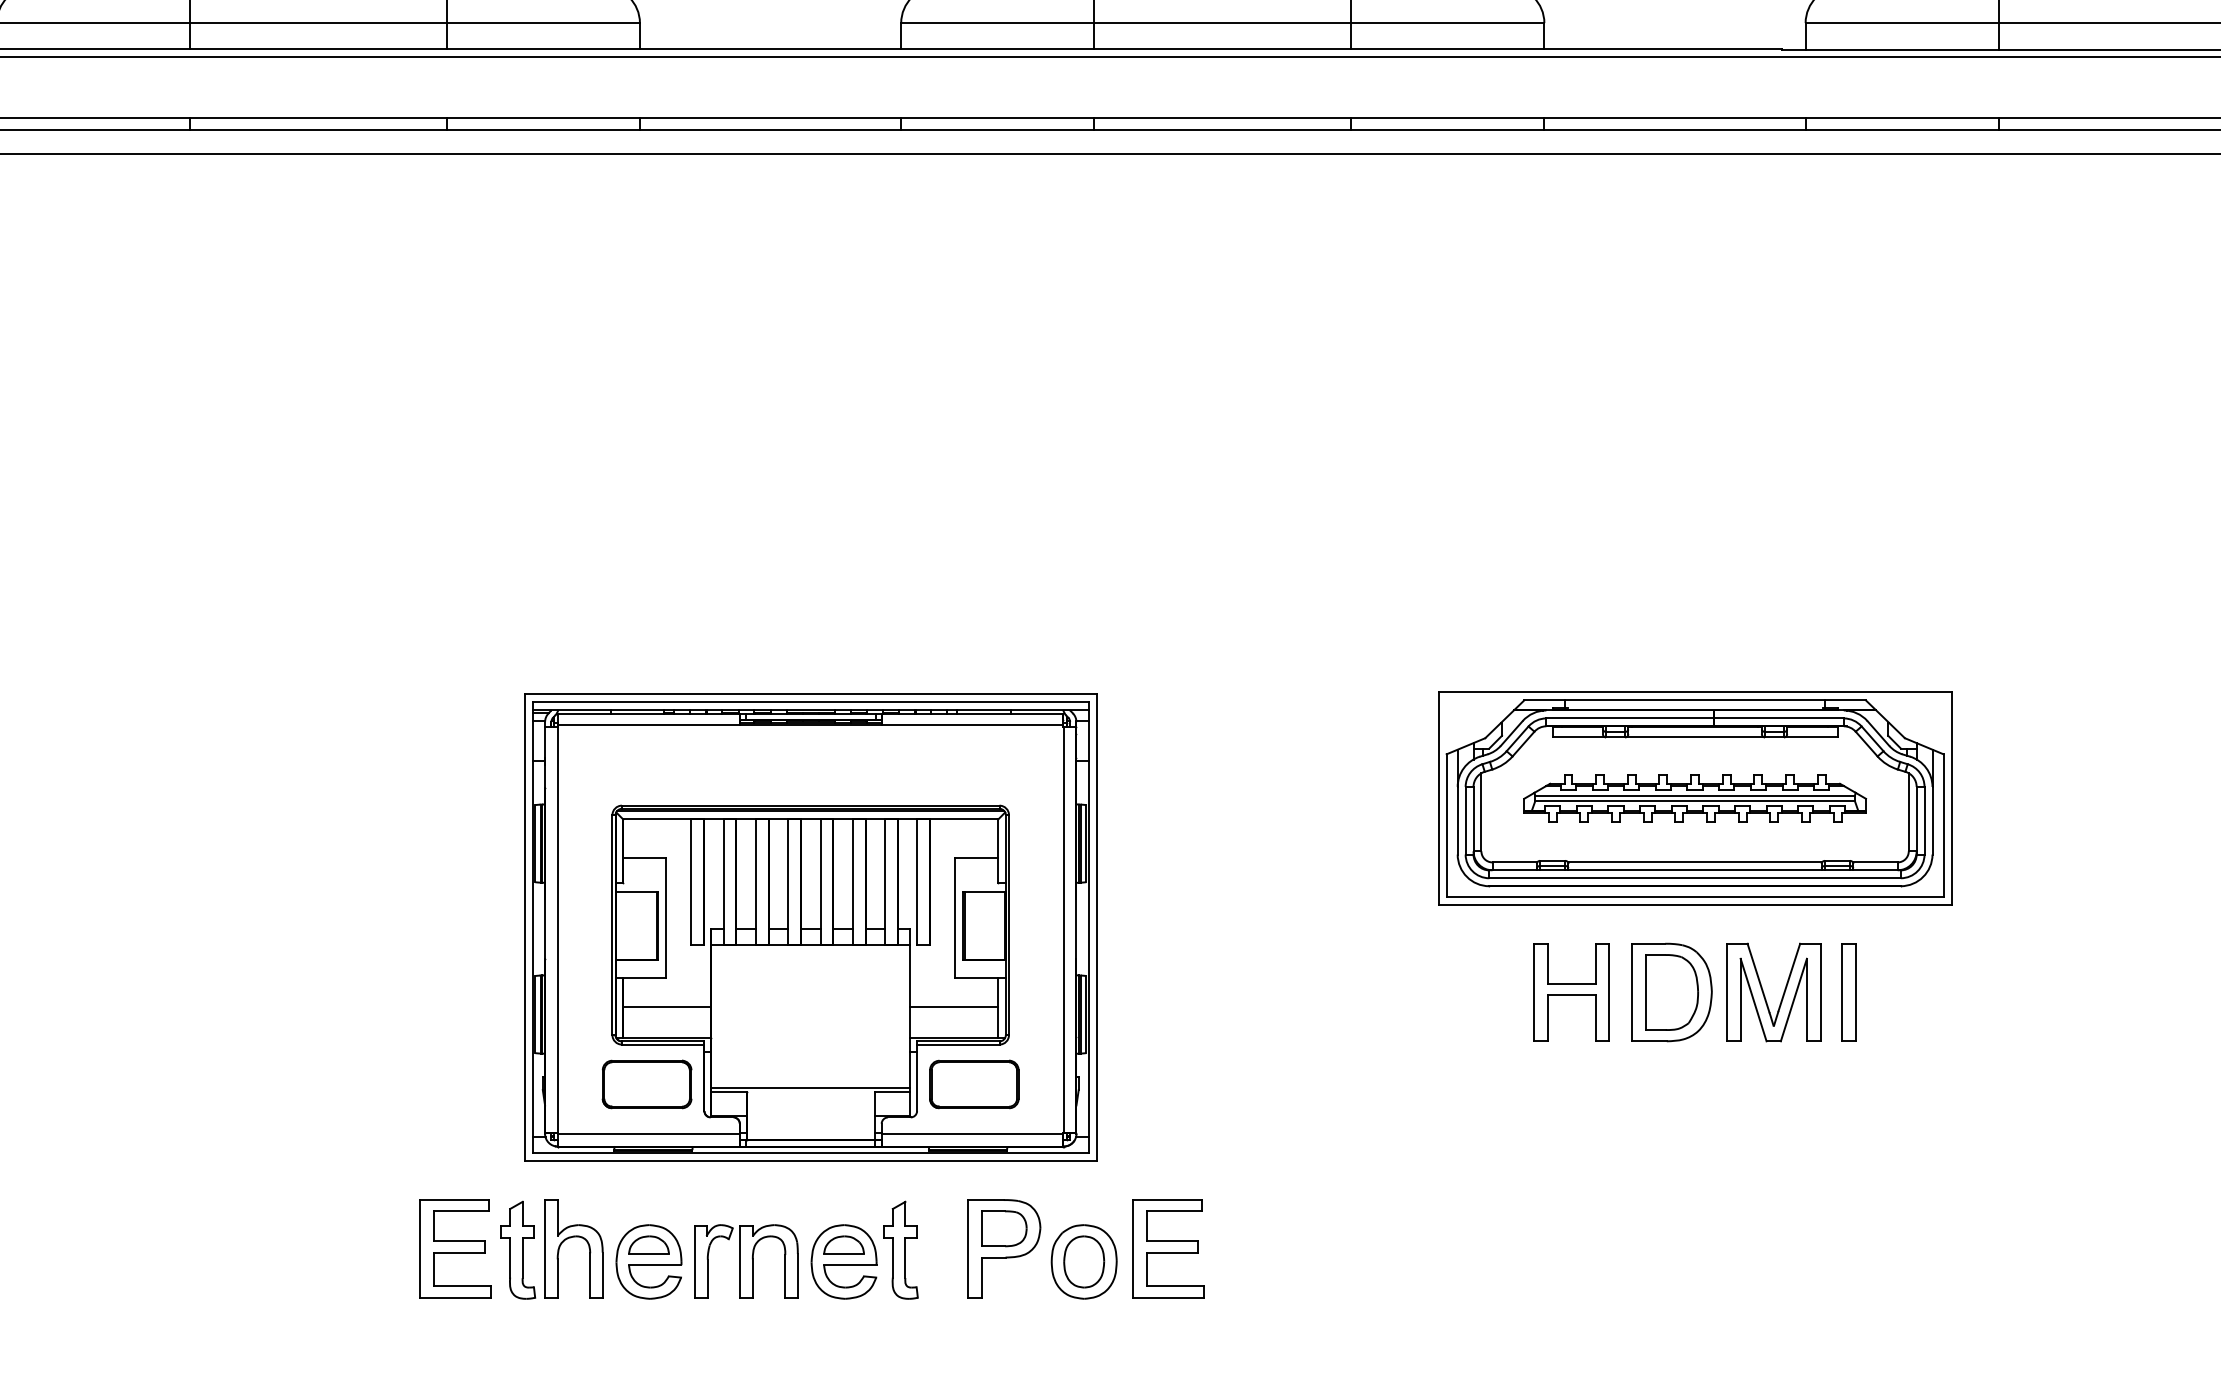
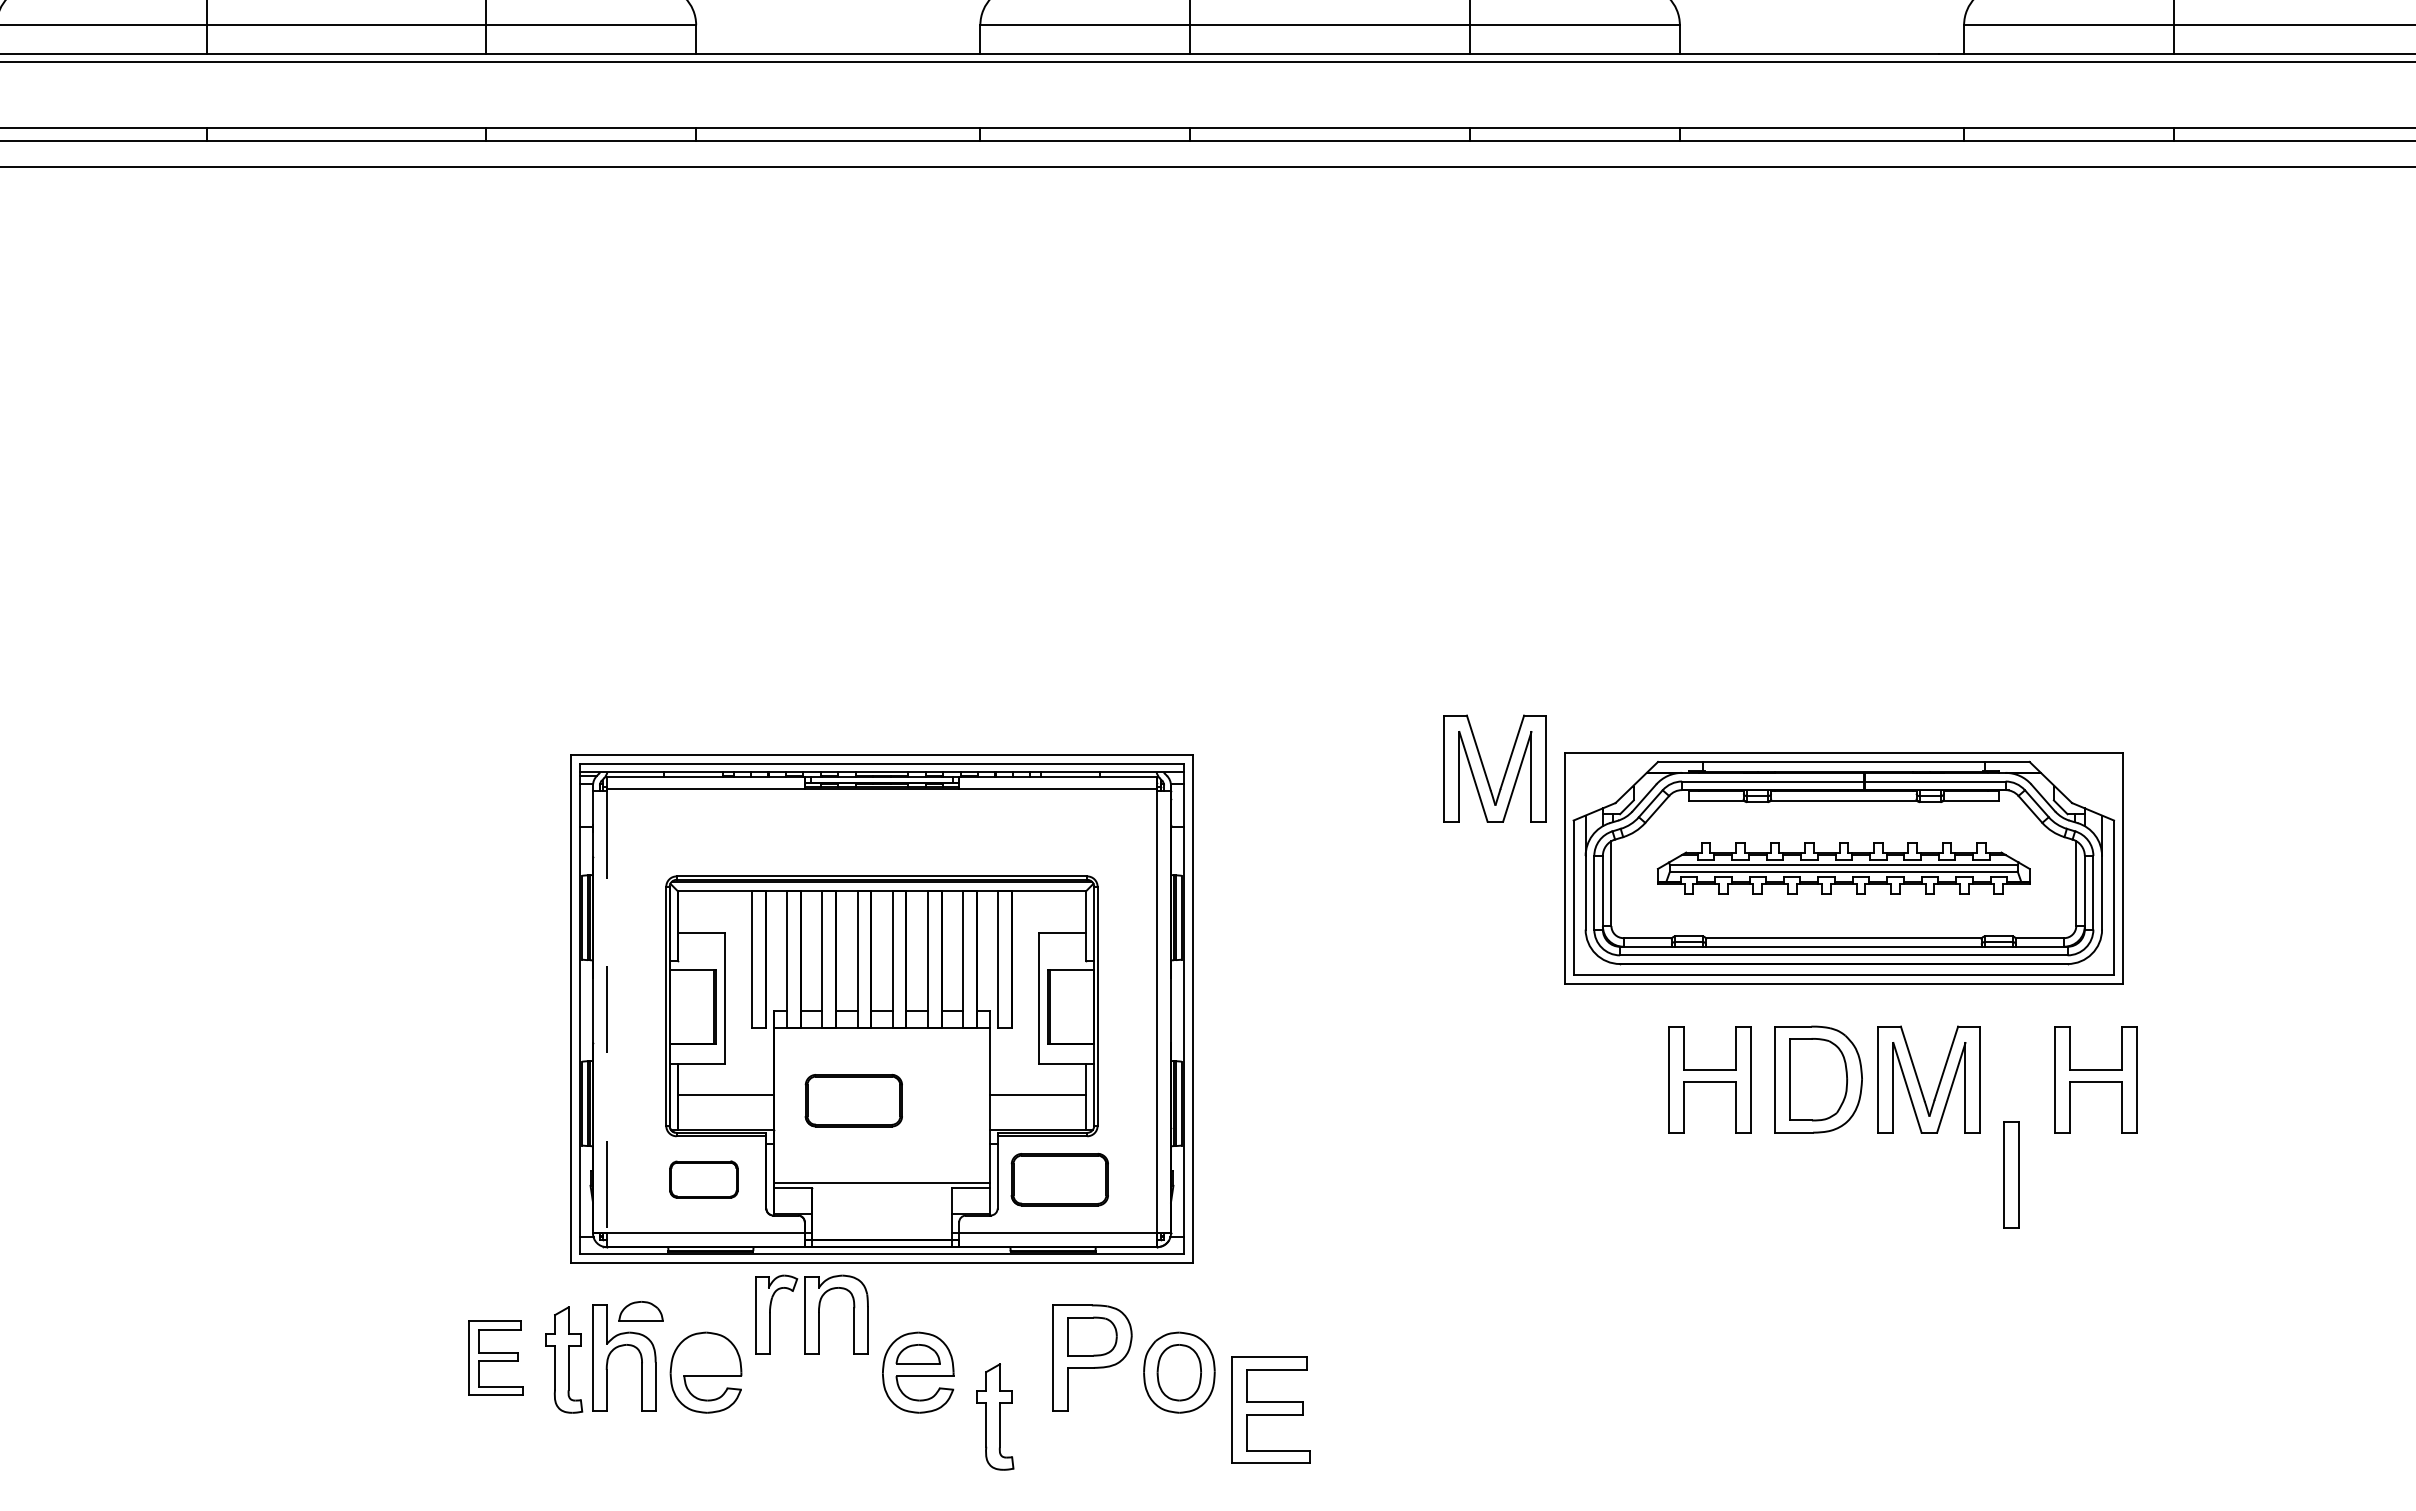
part: (1365, 708) -> (1485, 770), added
line: (557, 929) -> (606, 1011), solid -> dashed
part: (1849, 992) -> (2011, 1174), moved
part: (1926, 992) -> (2095, 1079), added
part: (784, 1011) -> (853, 1100), added
part: (646, 1084) -> (703, 1179), size x0.7
part: (648, 1245) -> (640, 1311), moved
part: (455, 1247) -> (495, 1357), size x0.7
part: (1167, 1247) -> (1270, 1409), moved
part: (901, 1249) -> (995, 1416), moved
part: (745, 1260) -> (811, 1314), moved

